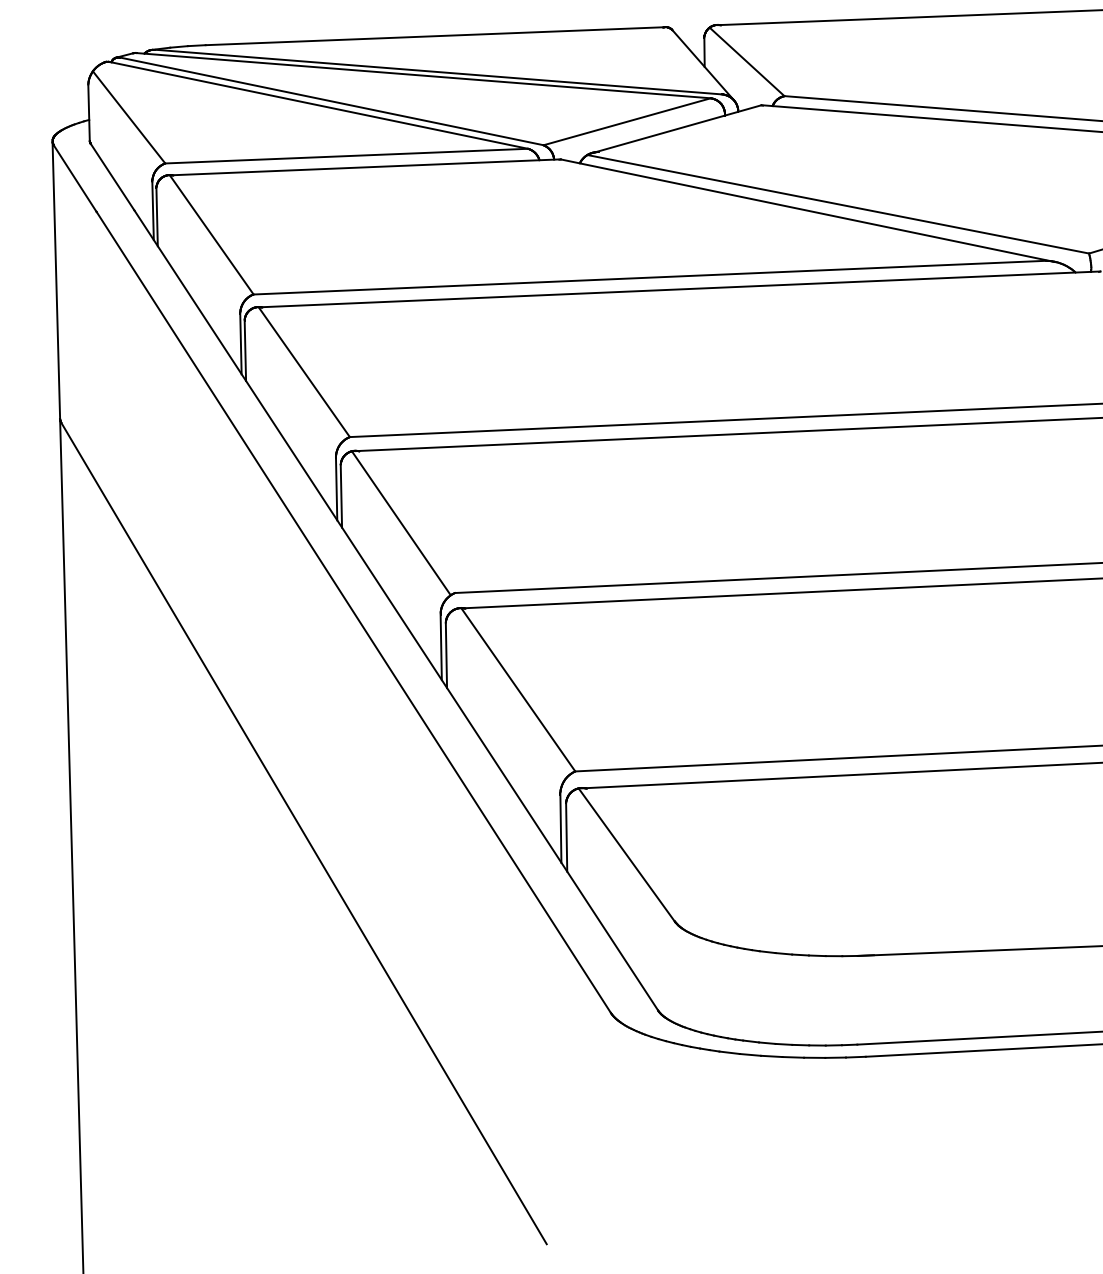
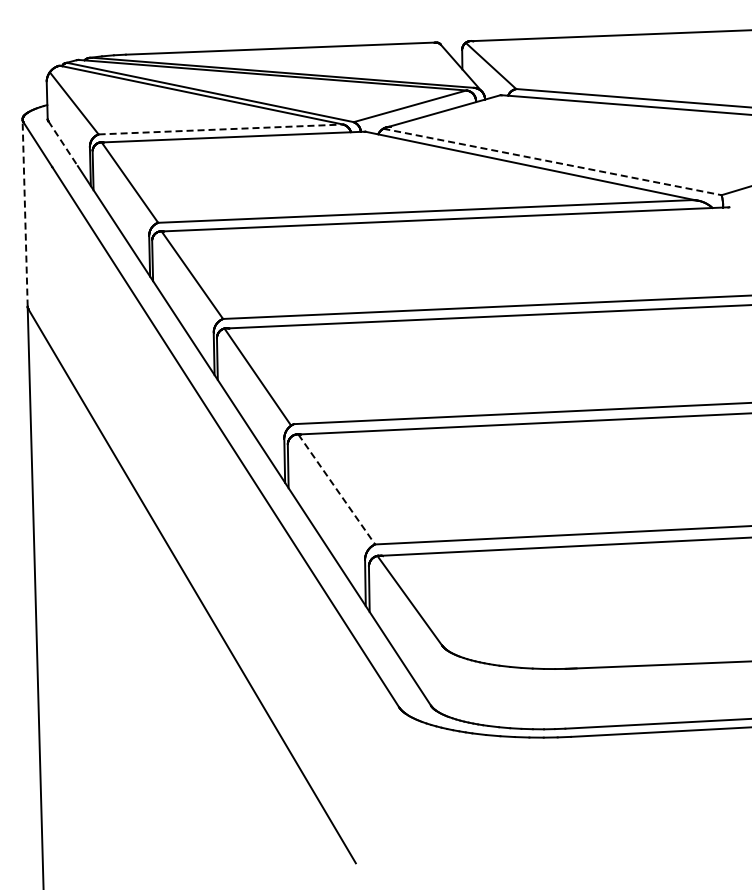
line: (347, 156) -> (221, 129), solid -> dashed
line: (113, 176) -> (63, 143), solid -> dashed
line: (839, 205) -> (553, 162), solid -> dashed
line: (56, 279) -> (25, 212), solid -> dashed
line: (519, 689) -> (337, 489), solid -> dashed

